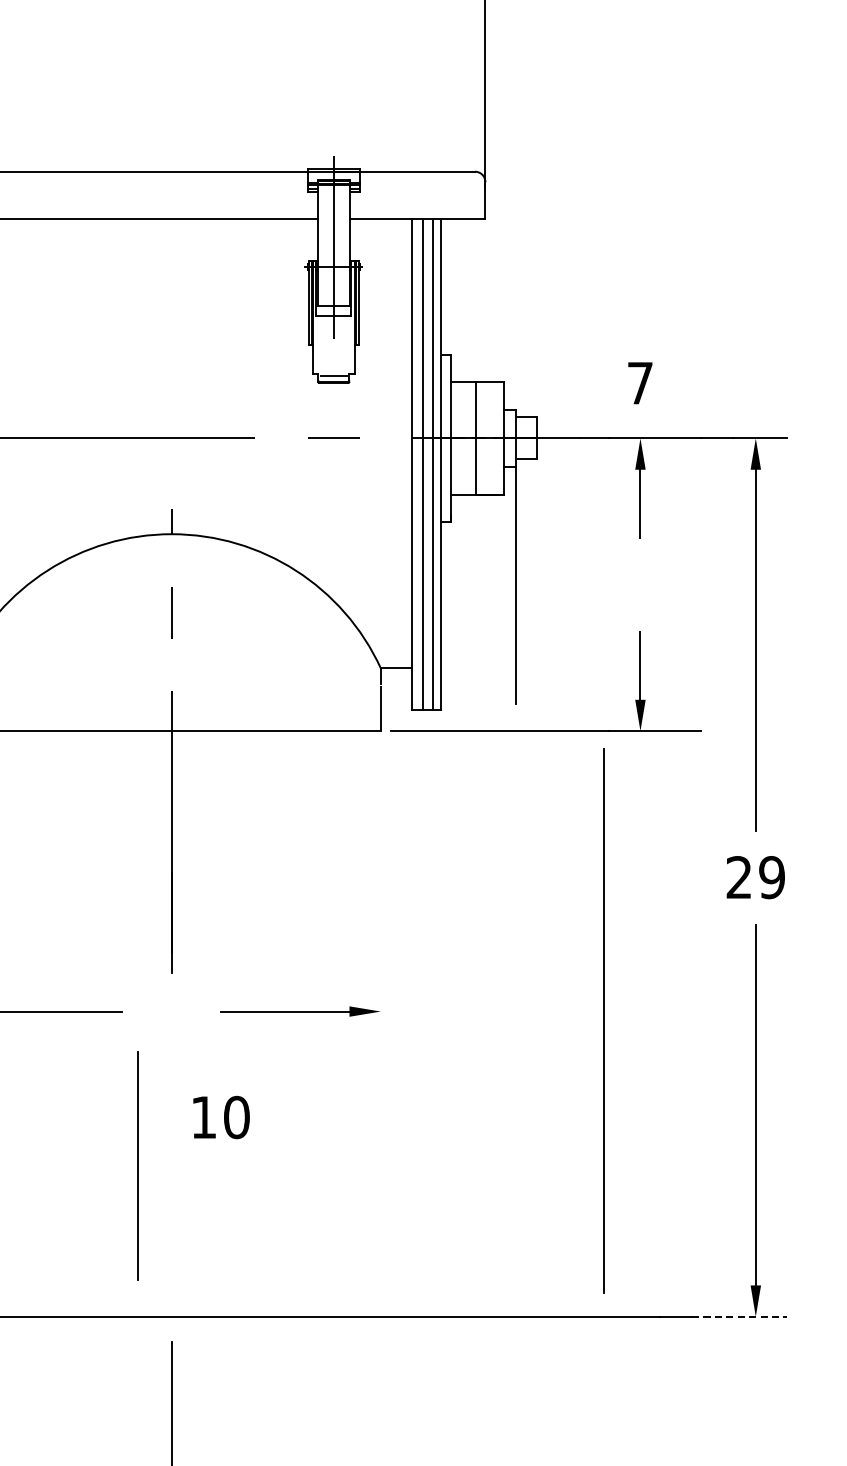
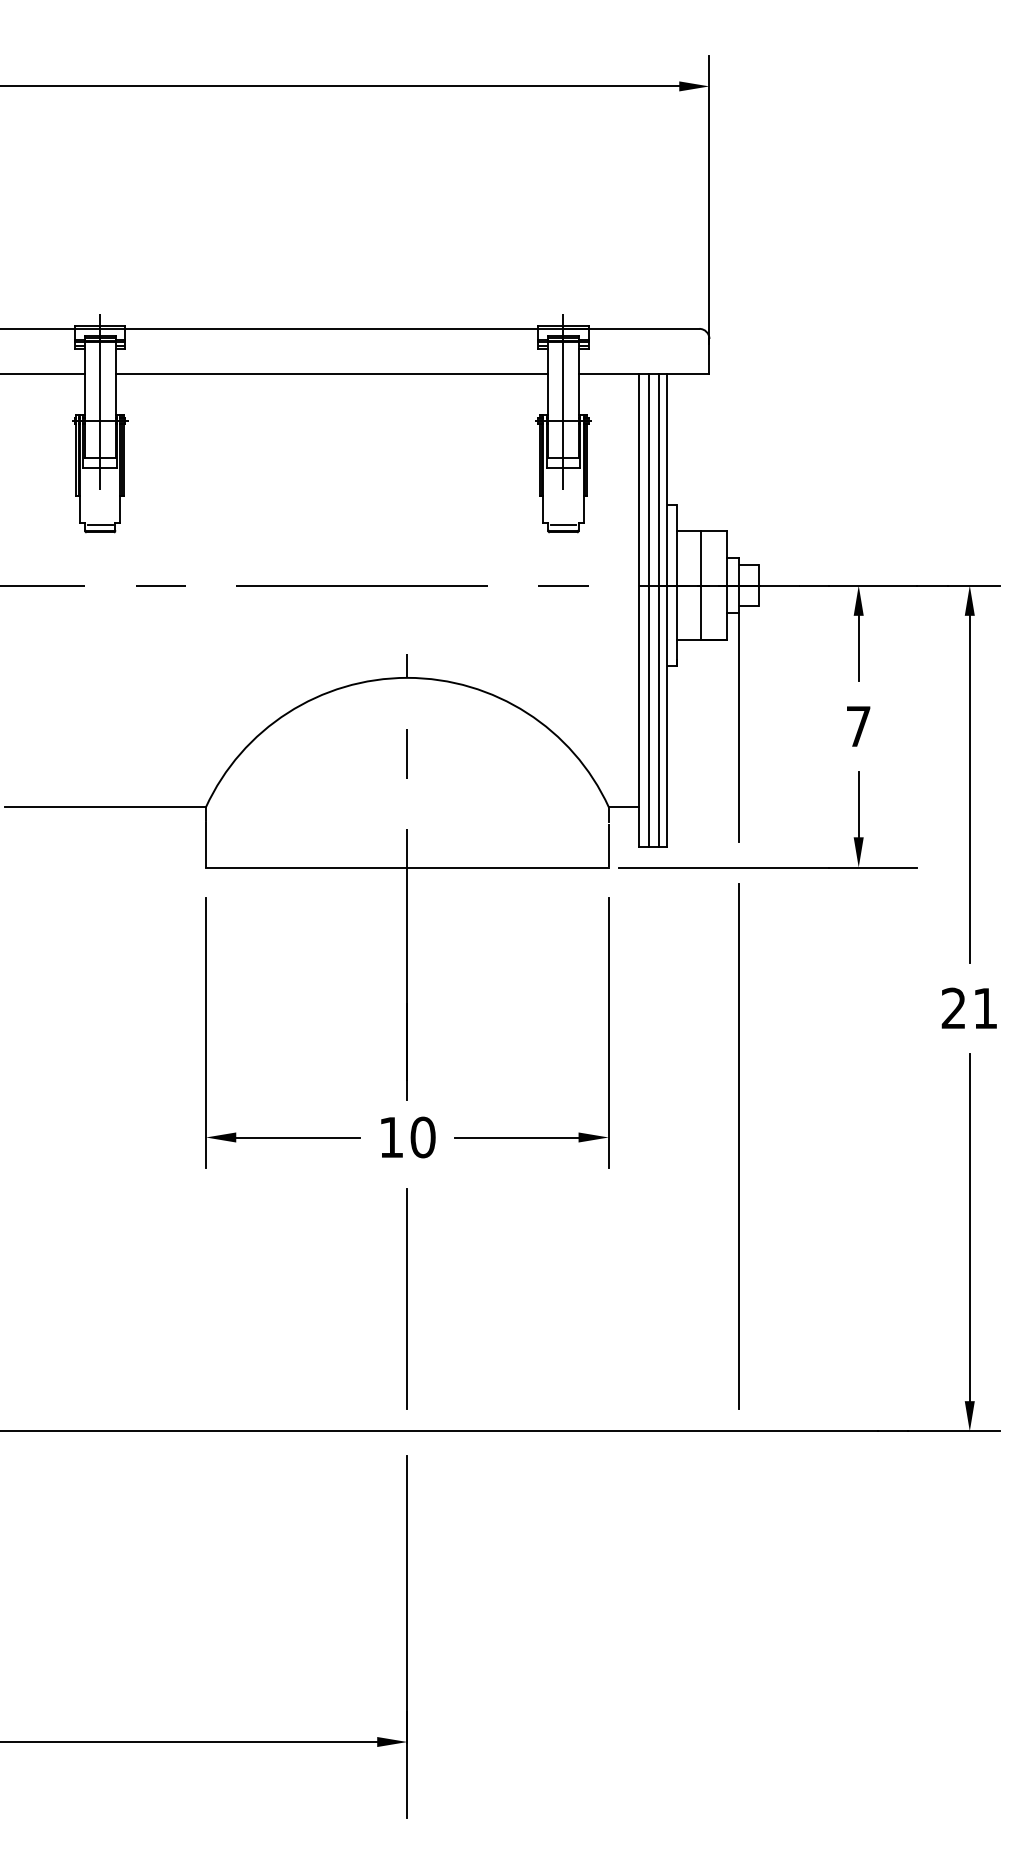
text: (640, 383) -> (858, 726), moved
text: (772, 877) -> (985, 1008), 29 -> 21
line: (380, 902) -> (608, 1032), added
line: (603, 1020) -> (738, 1146), moved
text: (221, 1117) -> (408, 1137), moved
line: (137, 1165) -> (406, 1298), moved
line: (739, 1316) -> (954, 1431), dashed -> solid

